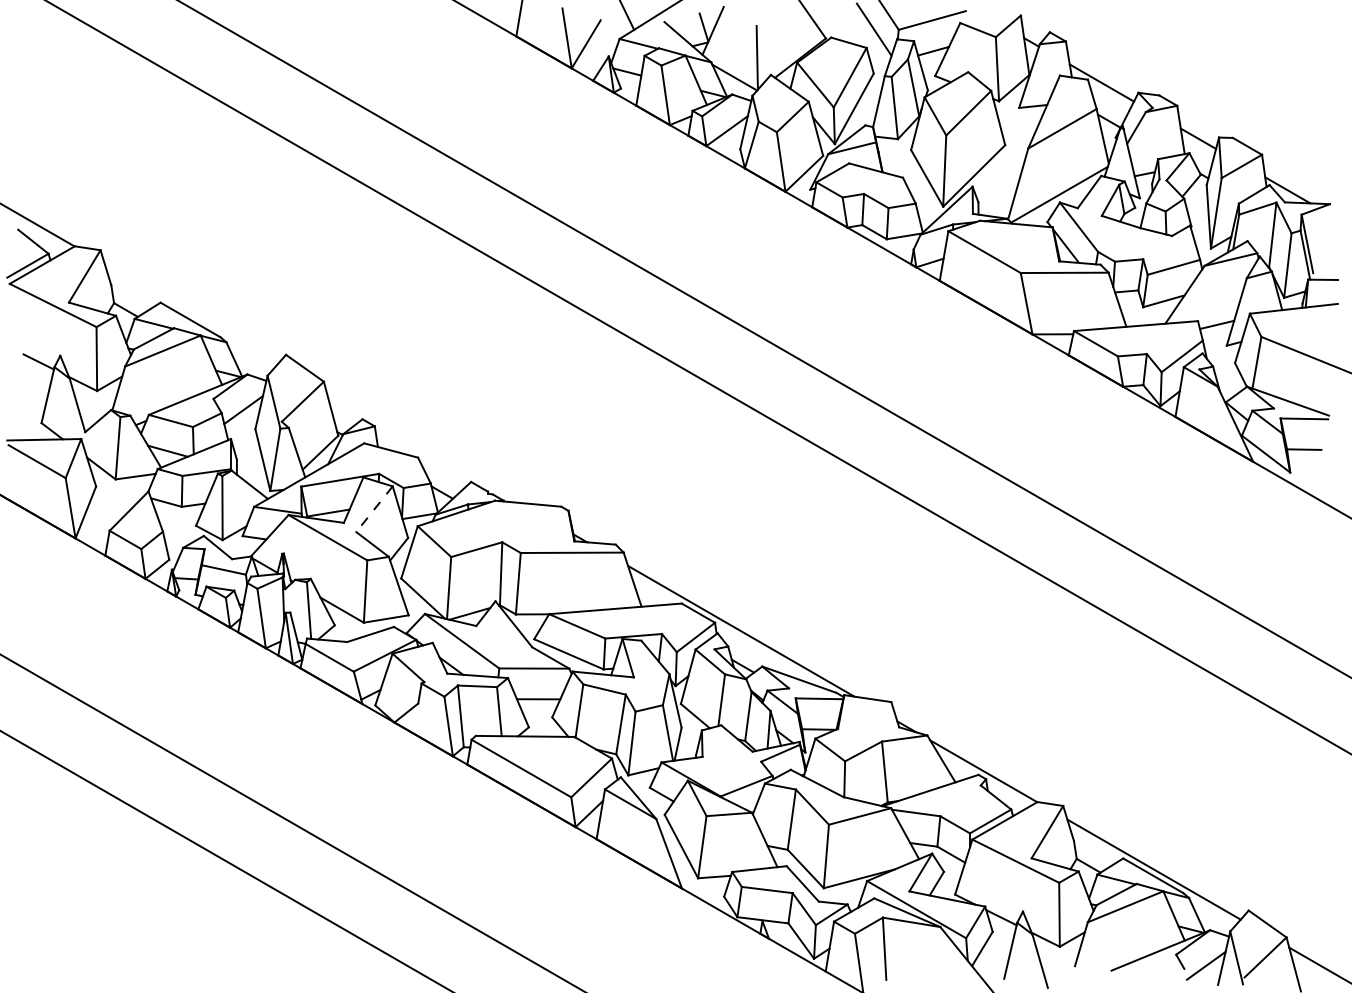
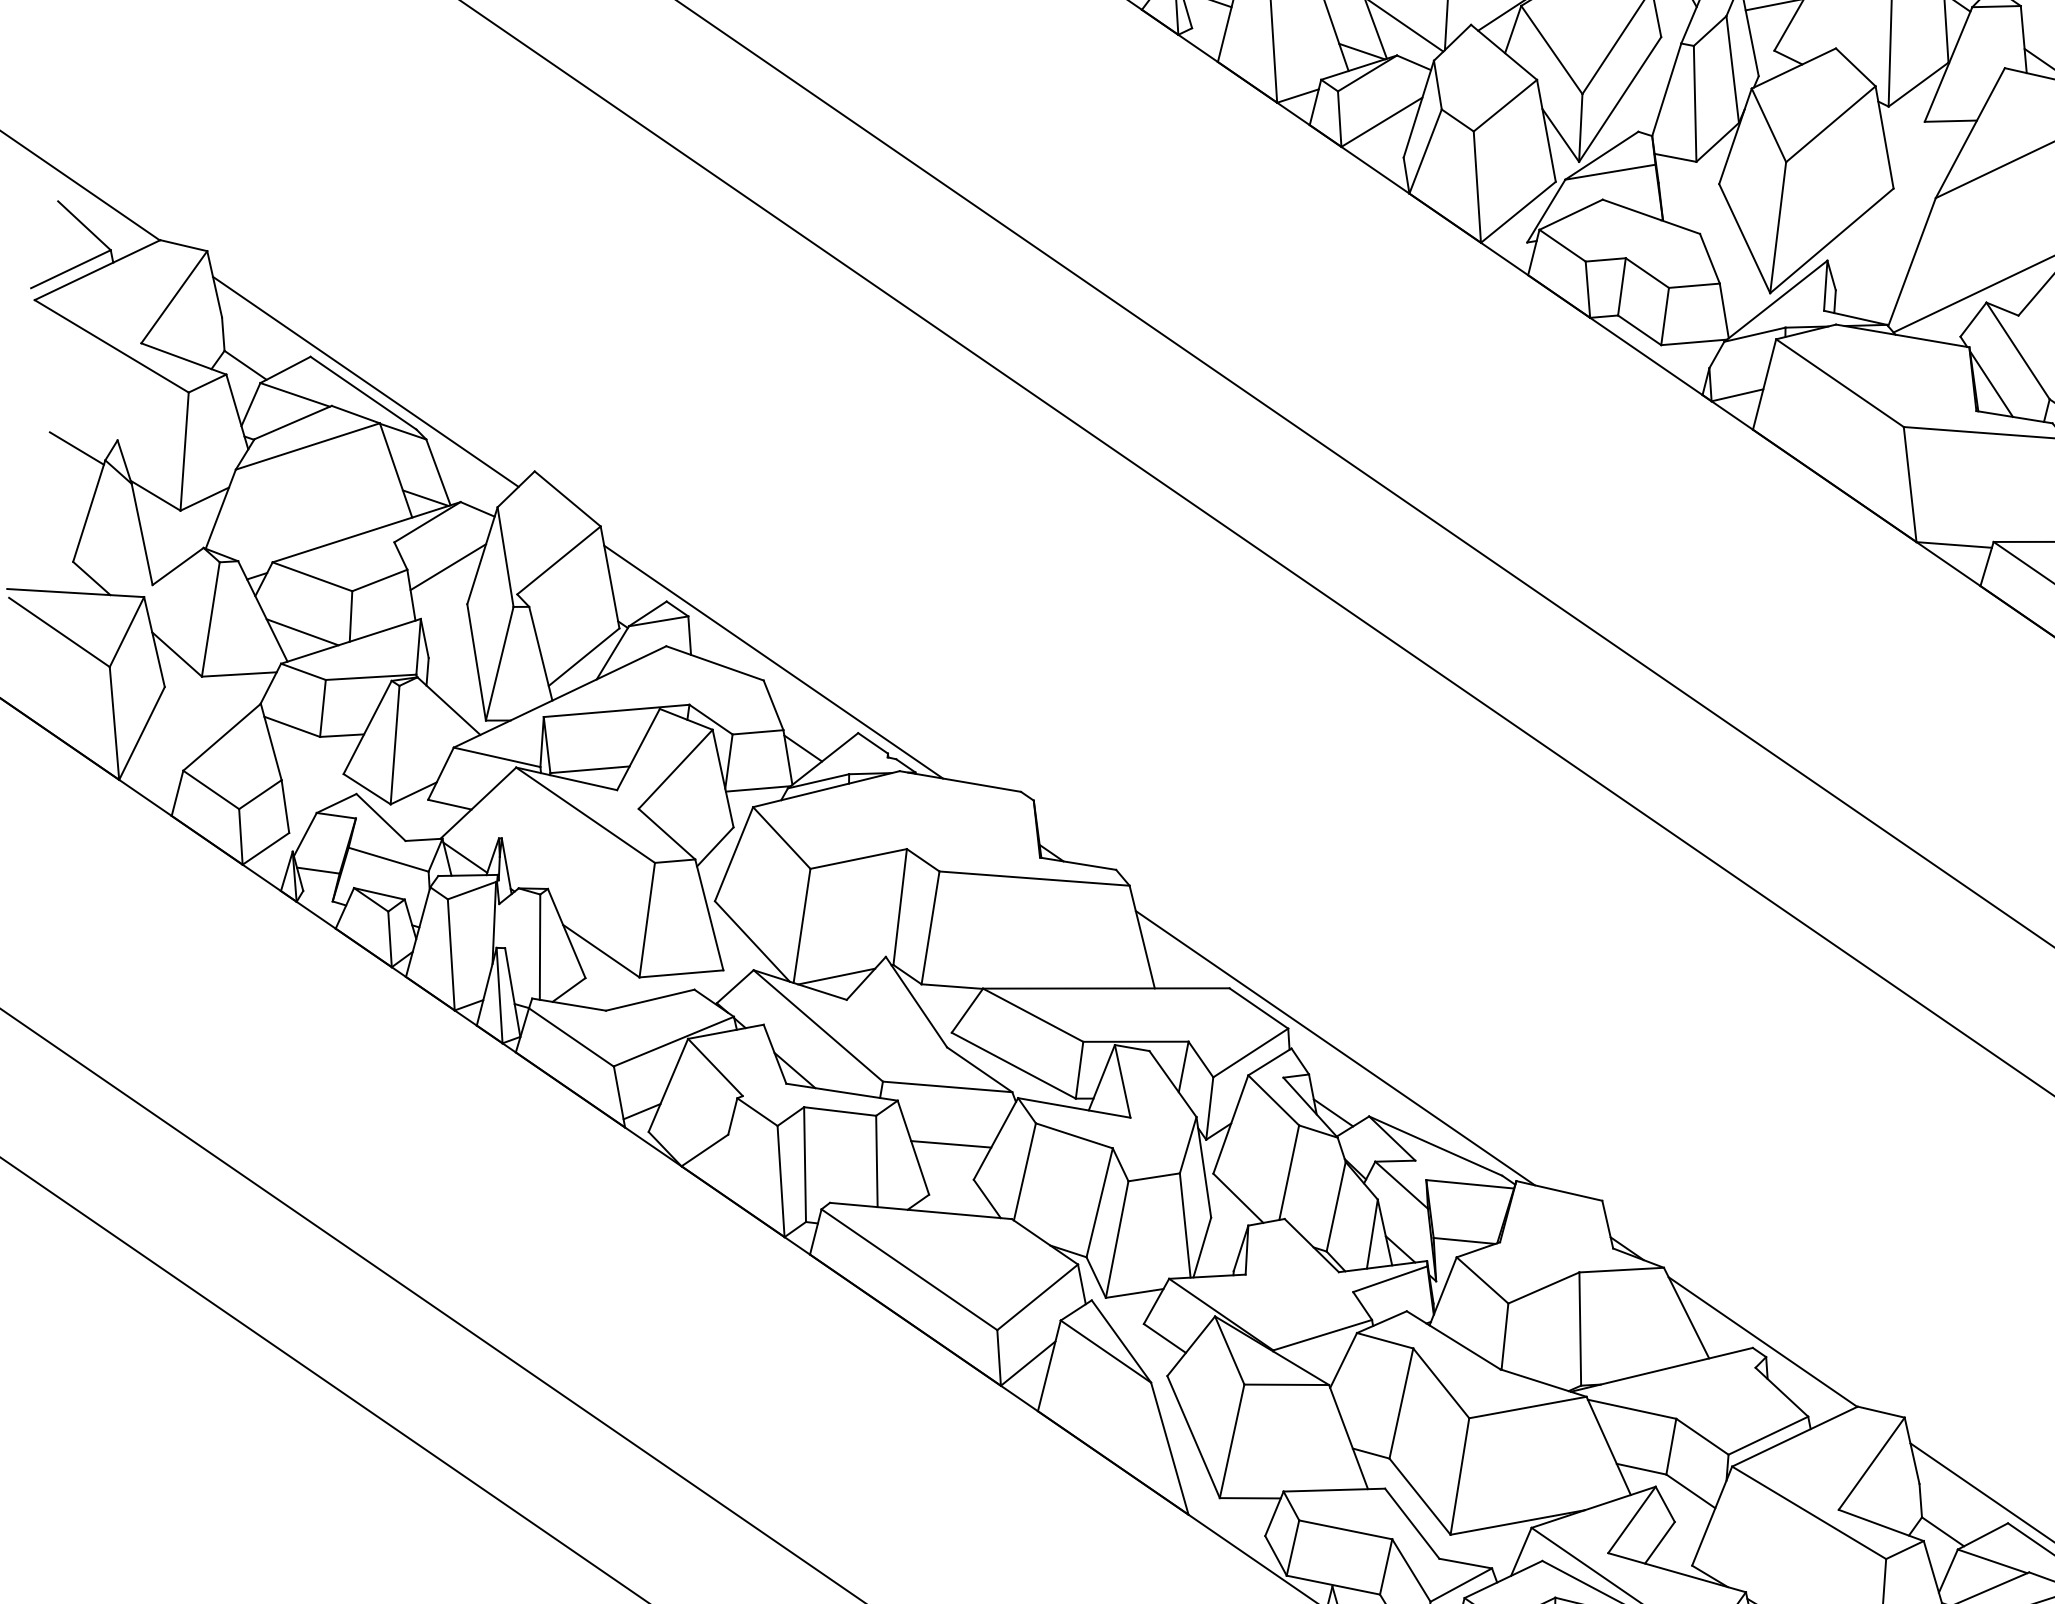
line: (191, 313) -> (366, 381), added
line: (422, 446) -> (773, 660), added
line: (374, 509) -> (675, 769), dashed -> solid

